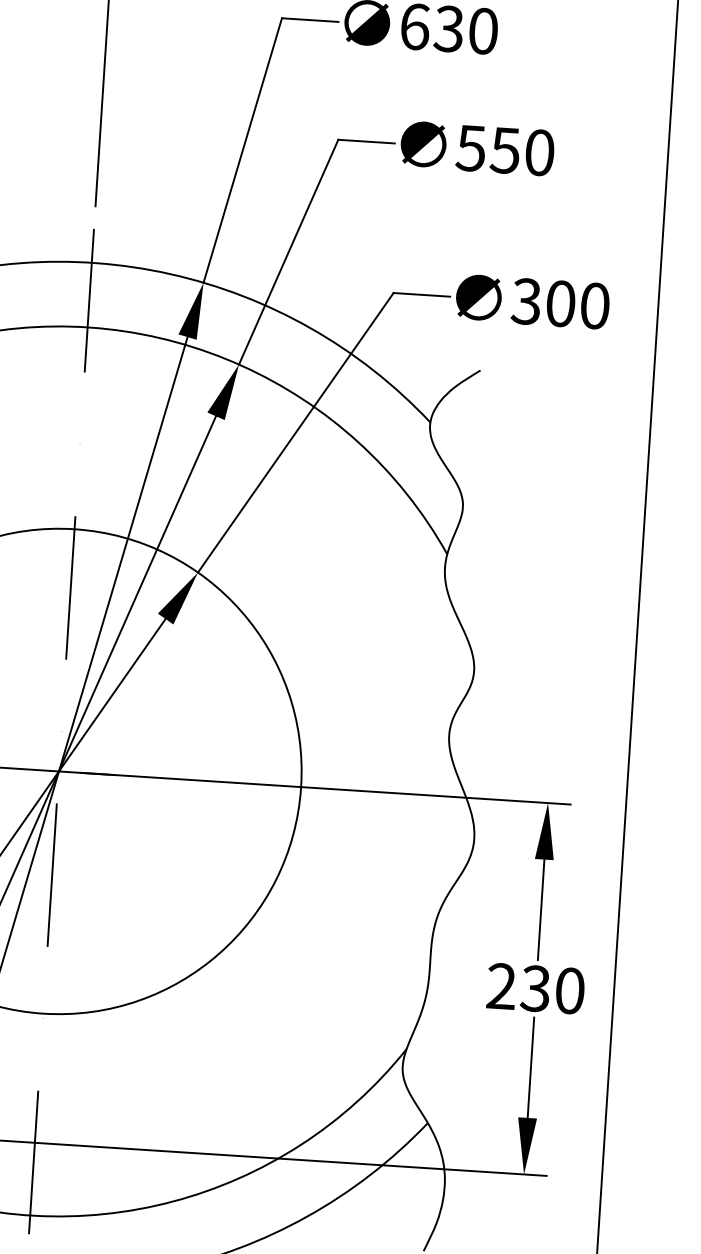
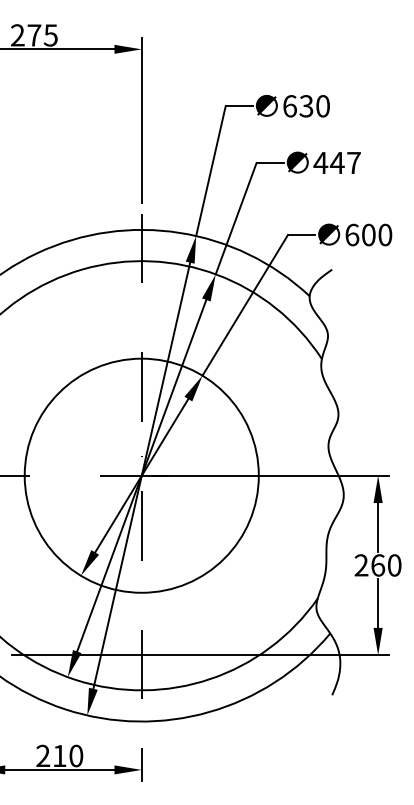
text: (503, 149) -> (336, 162), 550 -> 447
text: (527, 300) -> (352, 234), 300 -> 600
text: (536, 988) -> (378, 565), 230 -> 260

